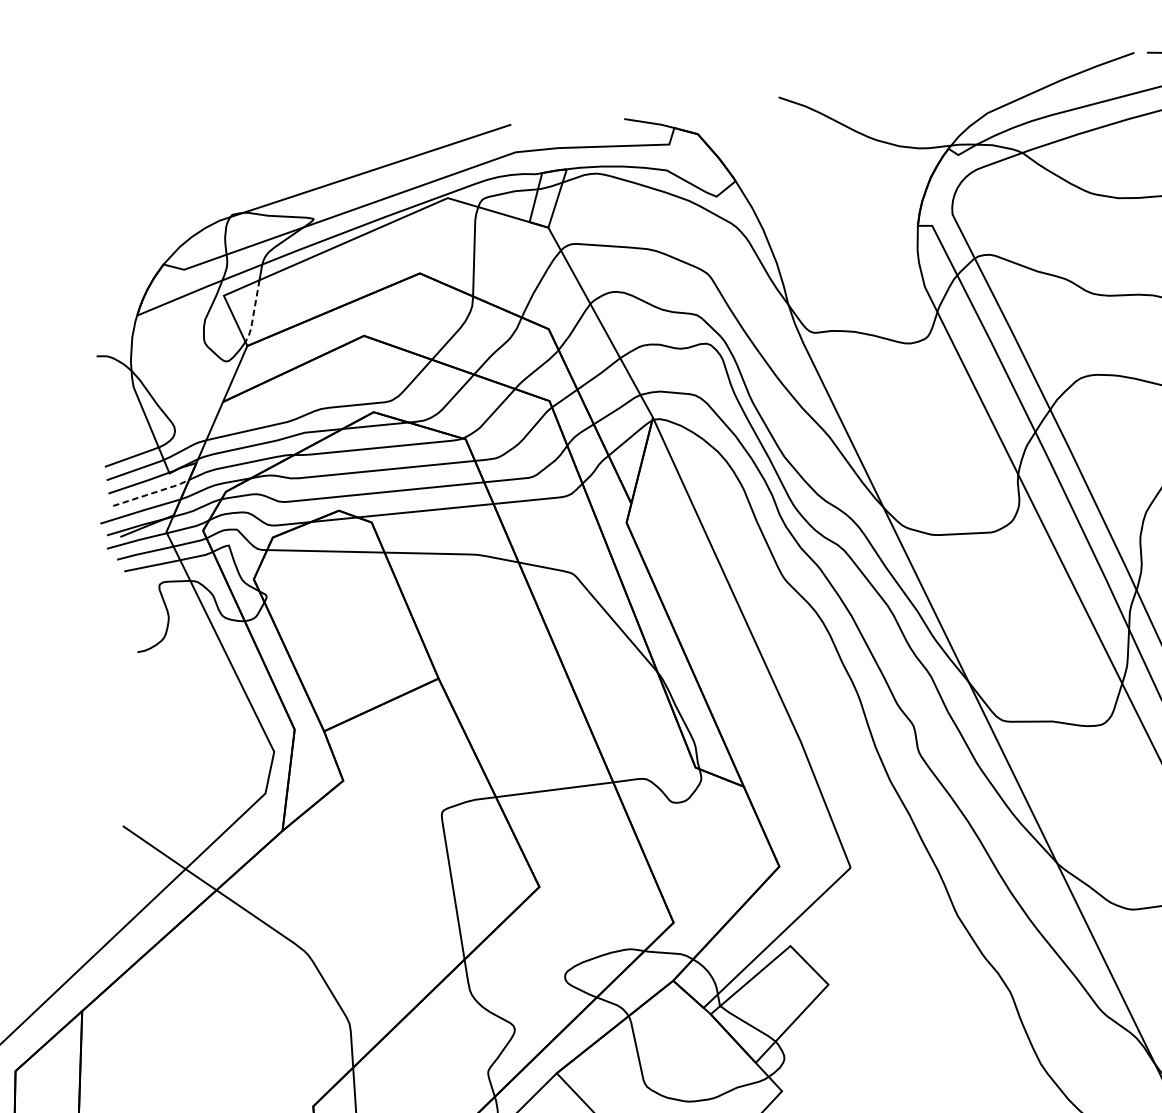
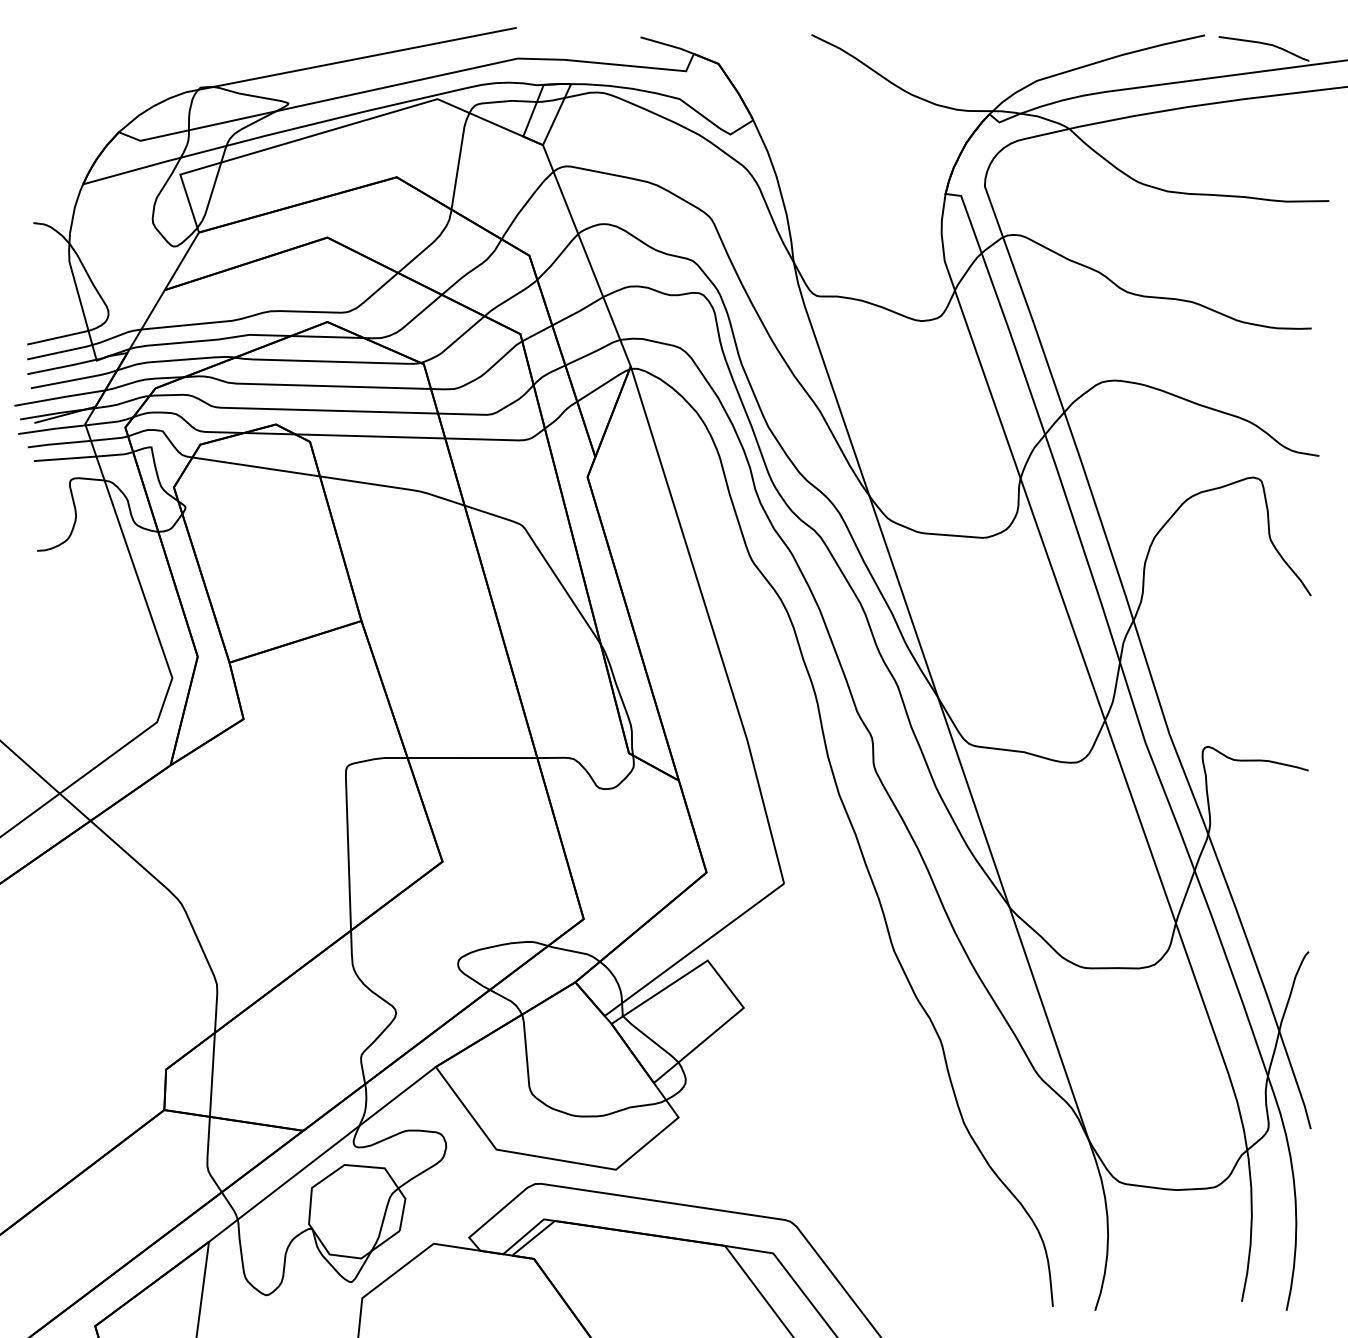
line: (253, 312) -> (210, 197), dashed -> solid
line: (152, 492) -> (75, 379), dashed -> solid

